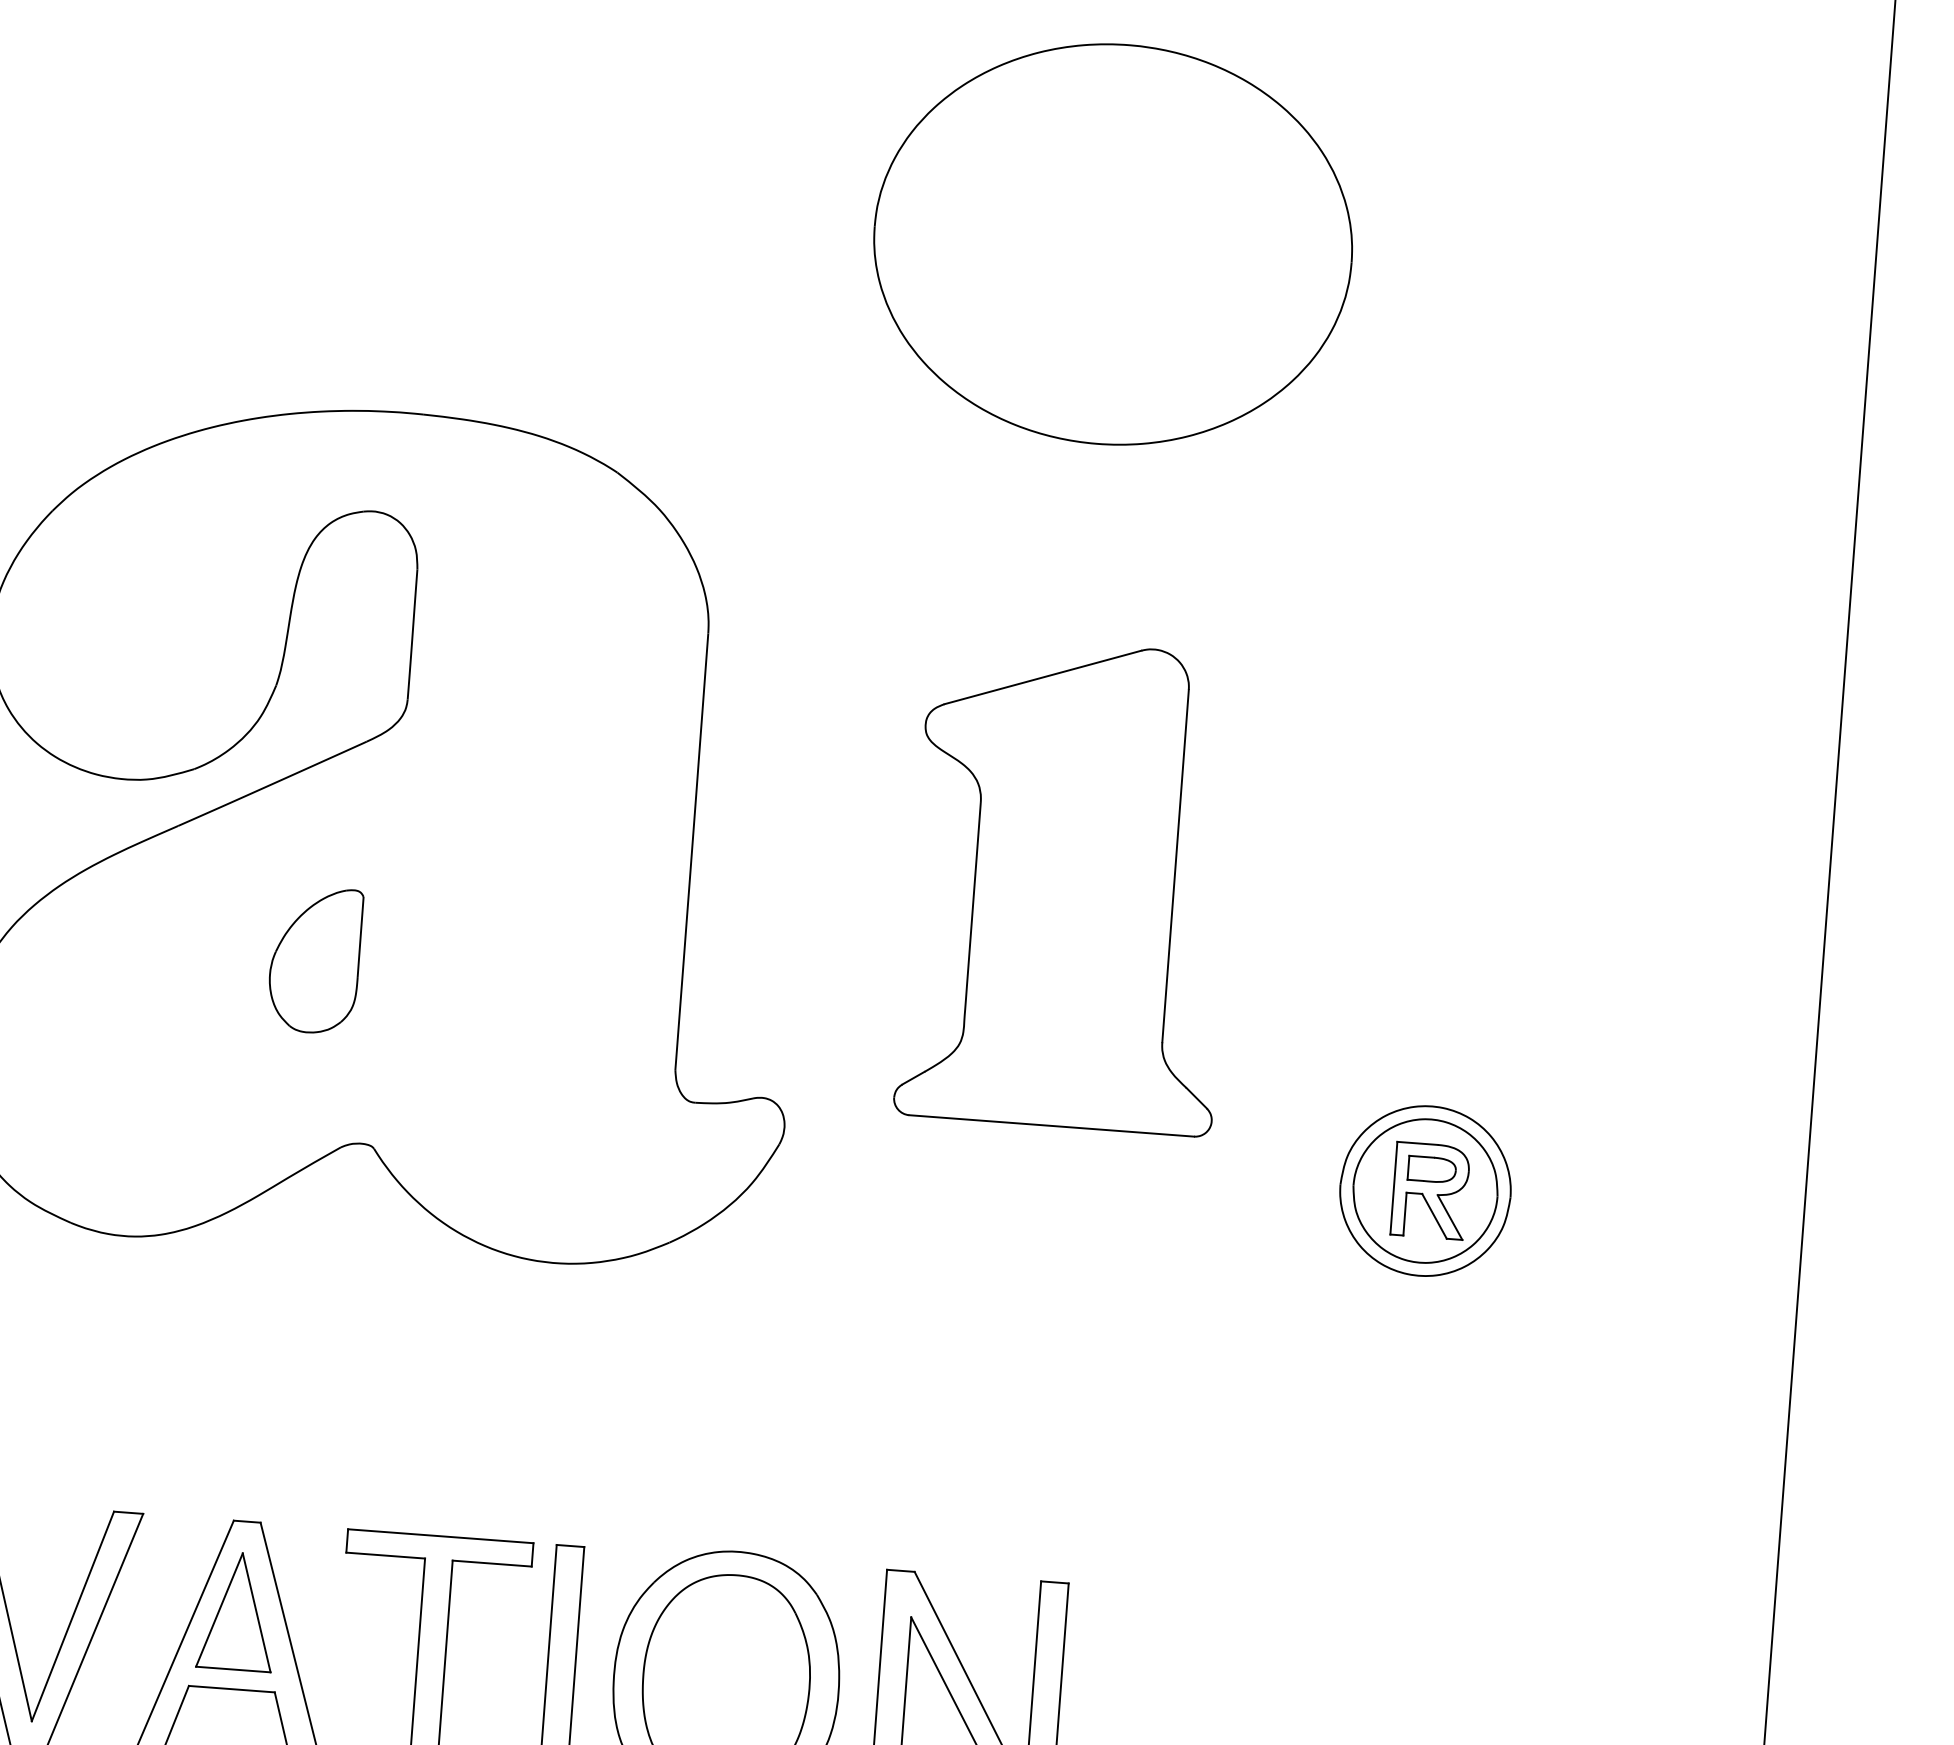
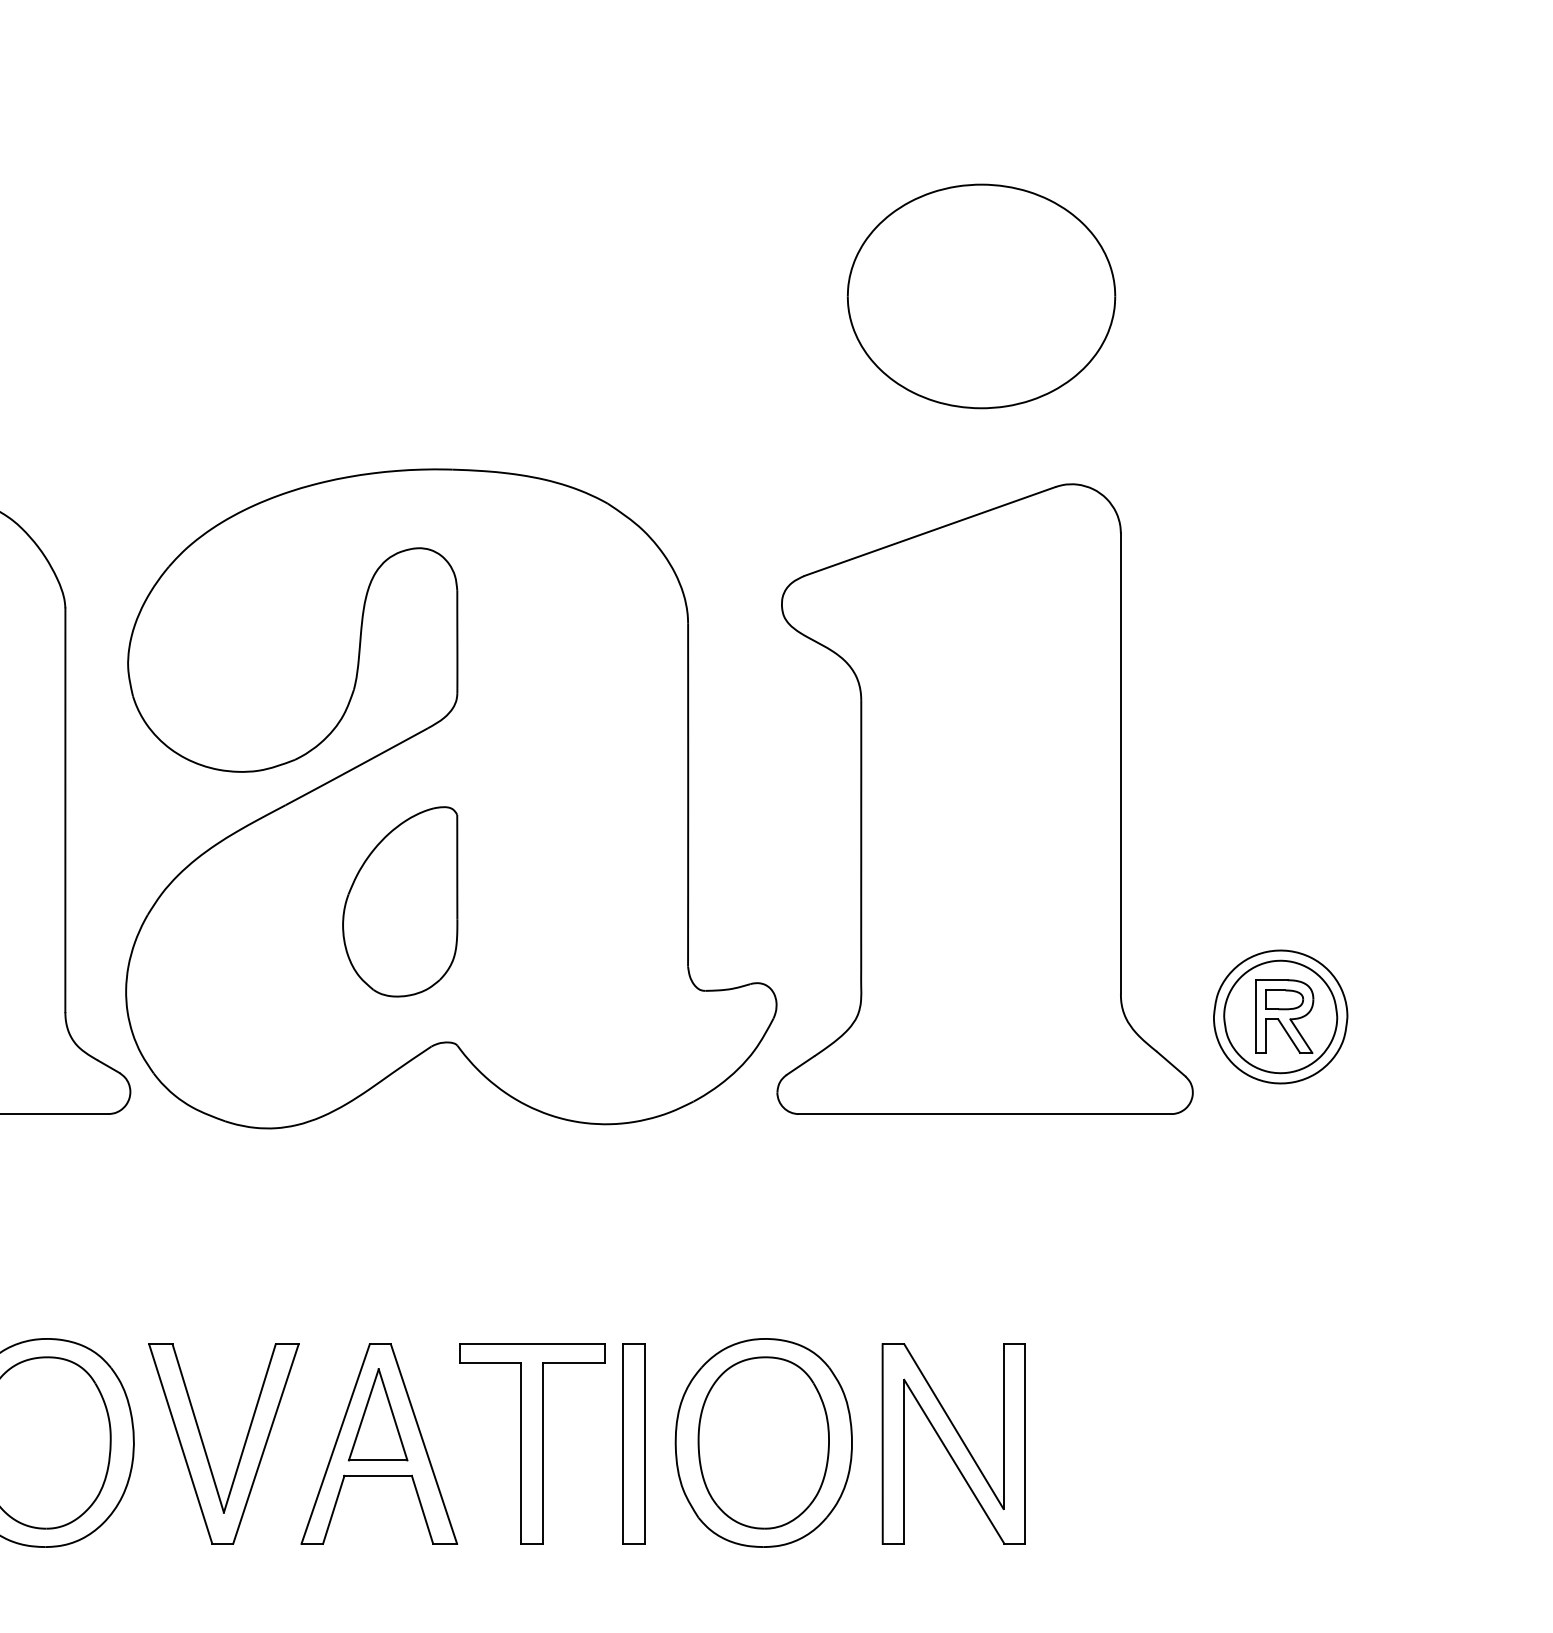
part: (1113, 244) -> (981, 296), size x0.71
part: (1069, 884) -> (984, 798), size x1.67
part: (315, 959) -> (400, 901), size x1.67

